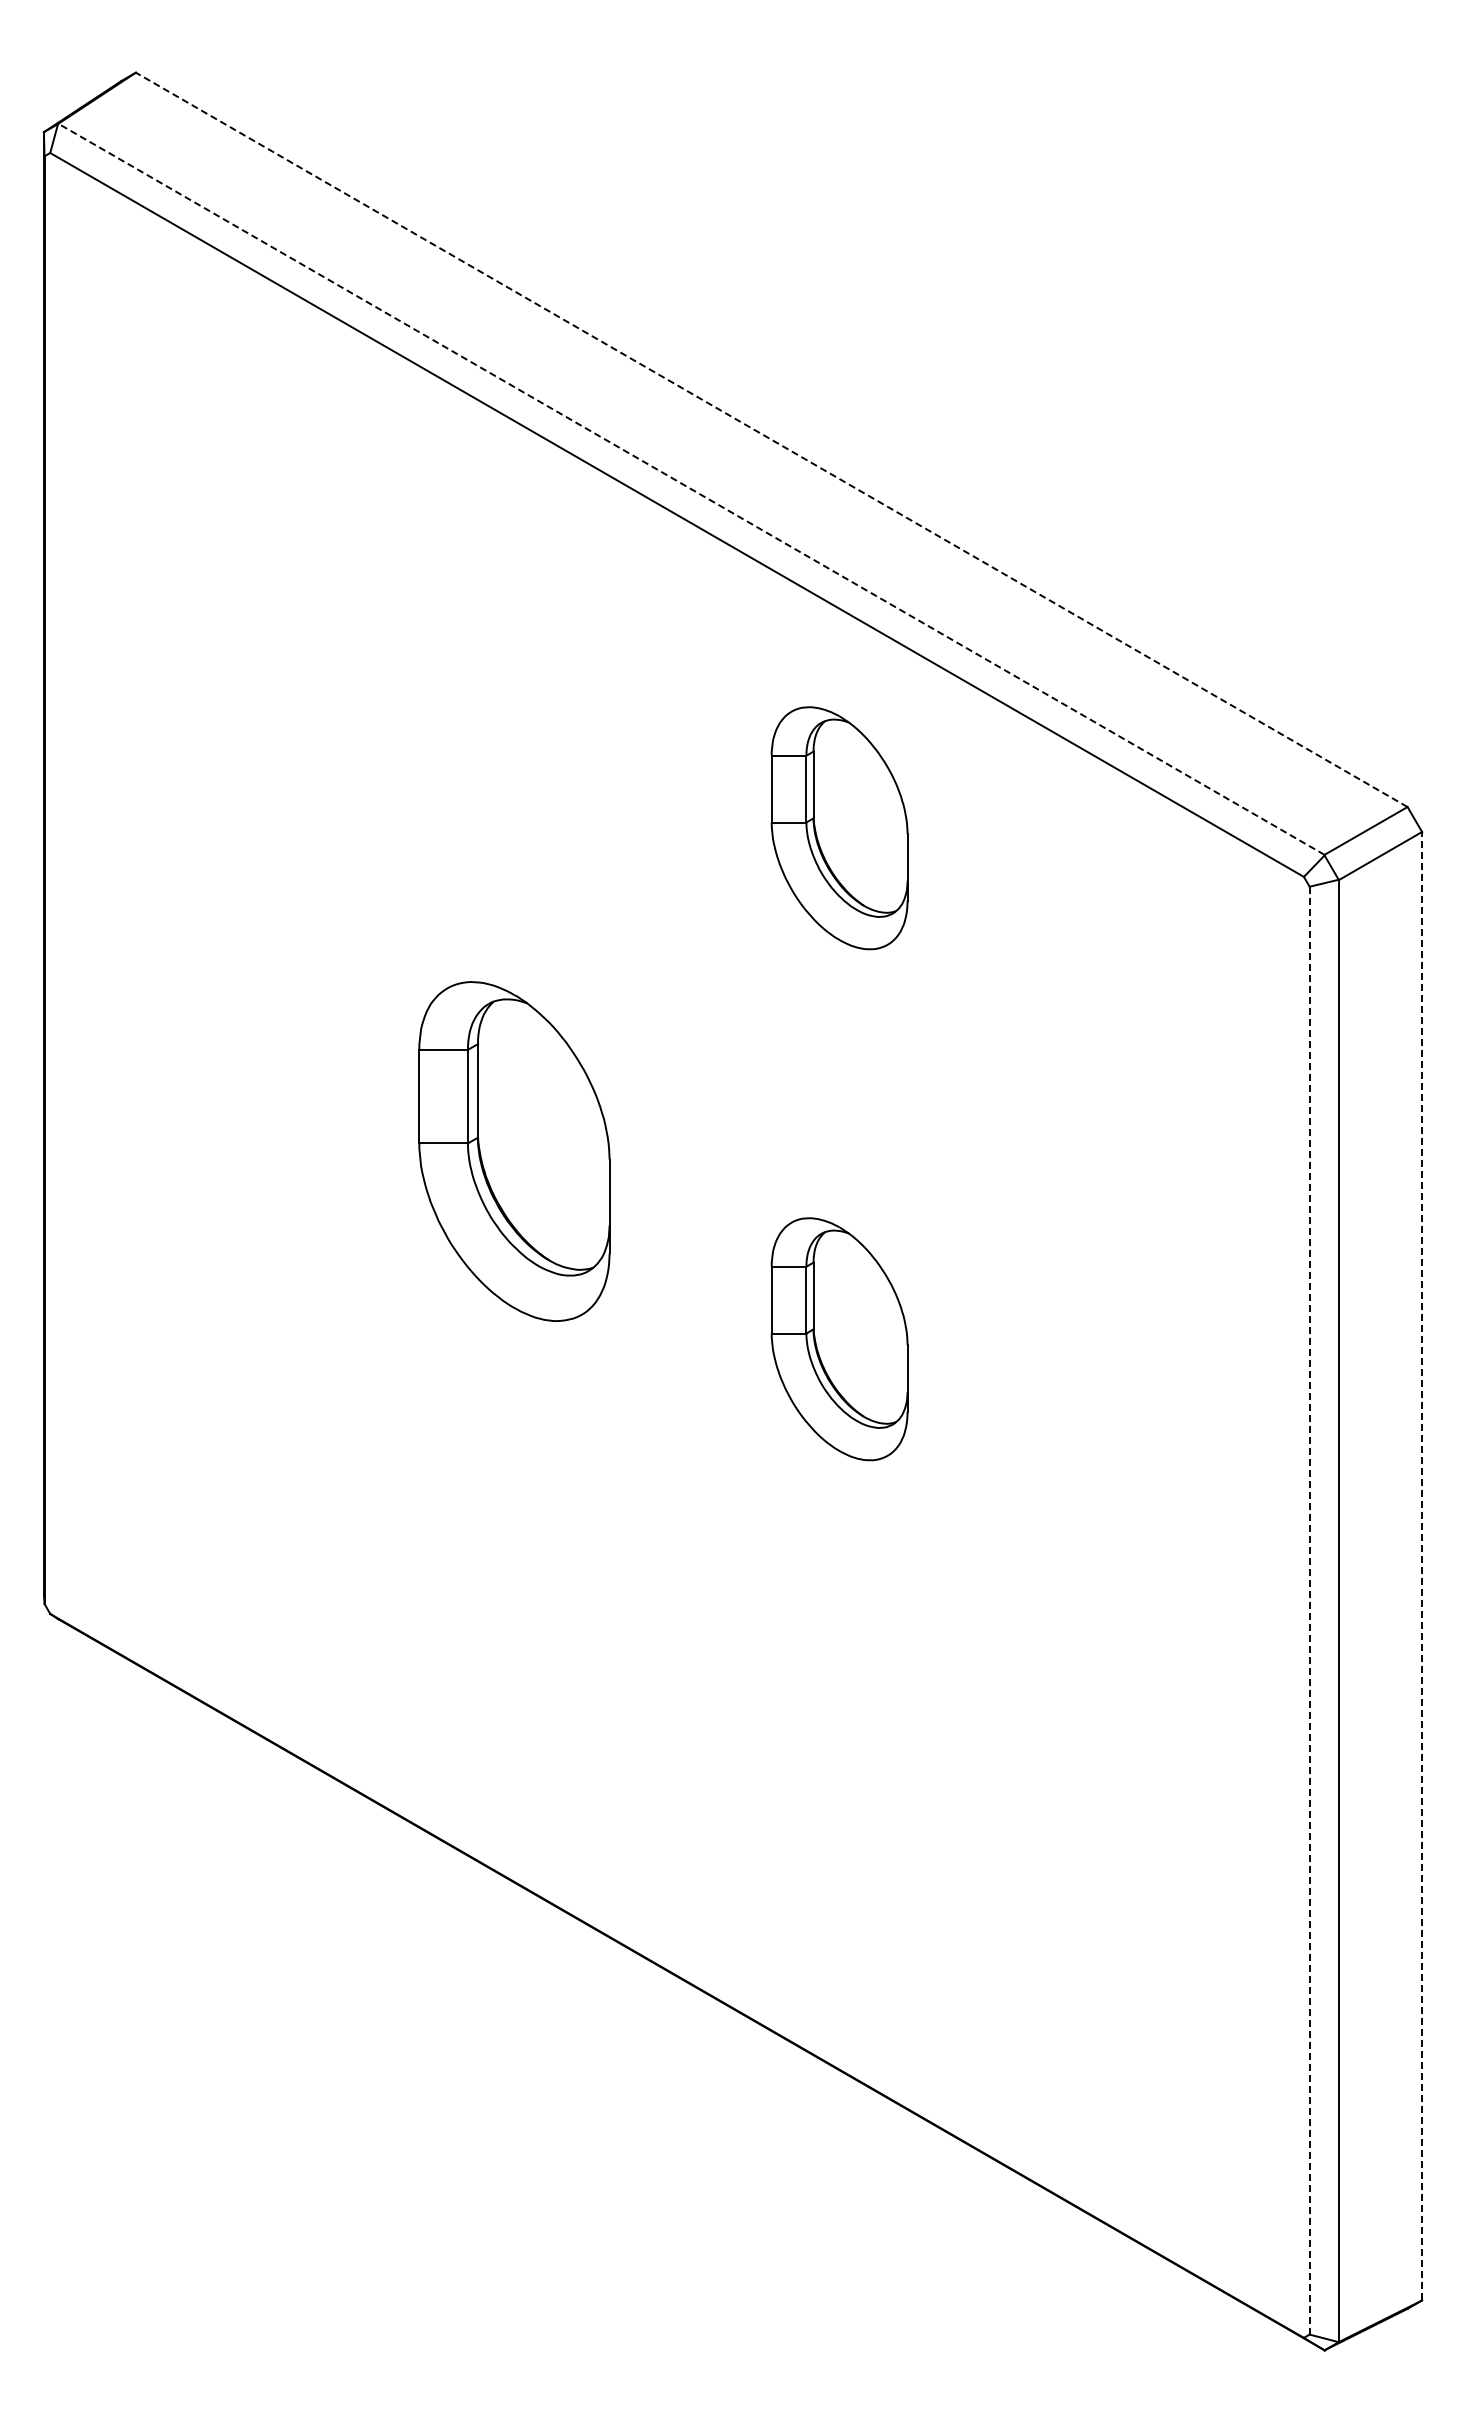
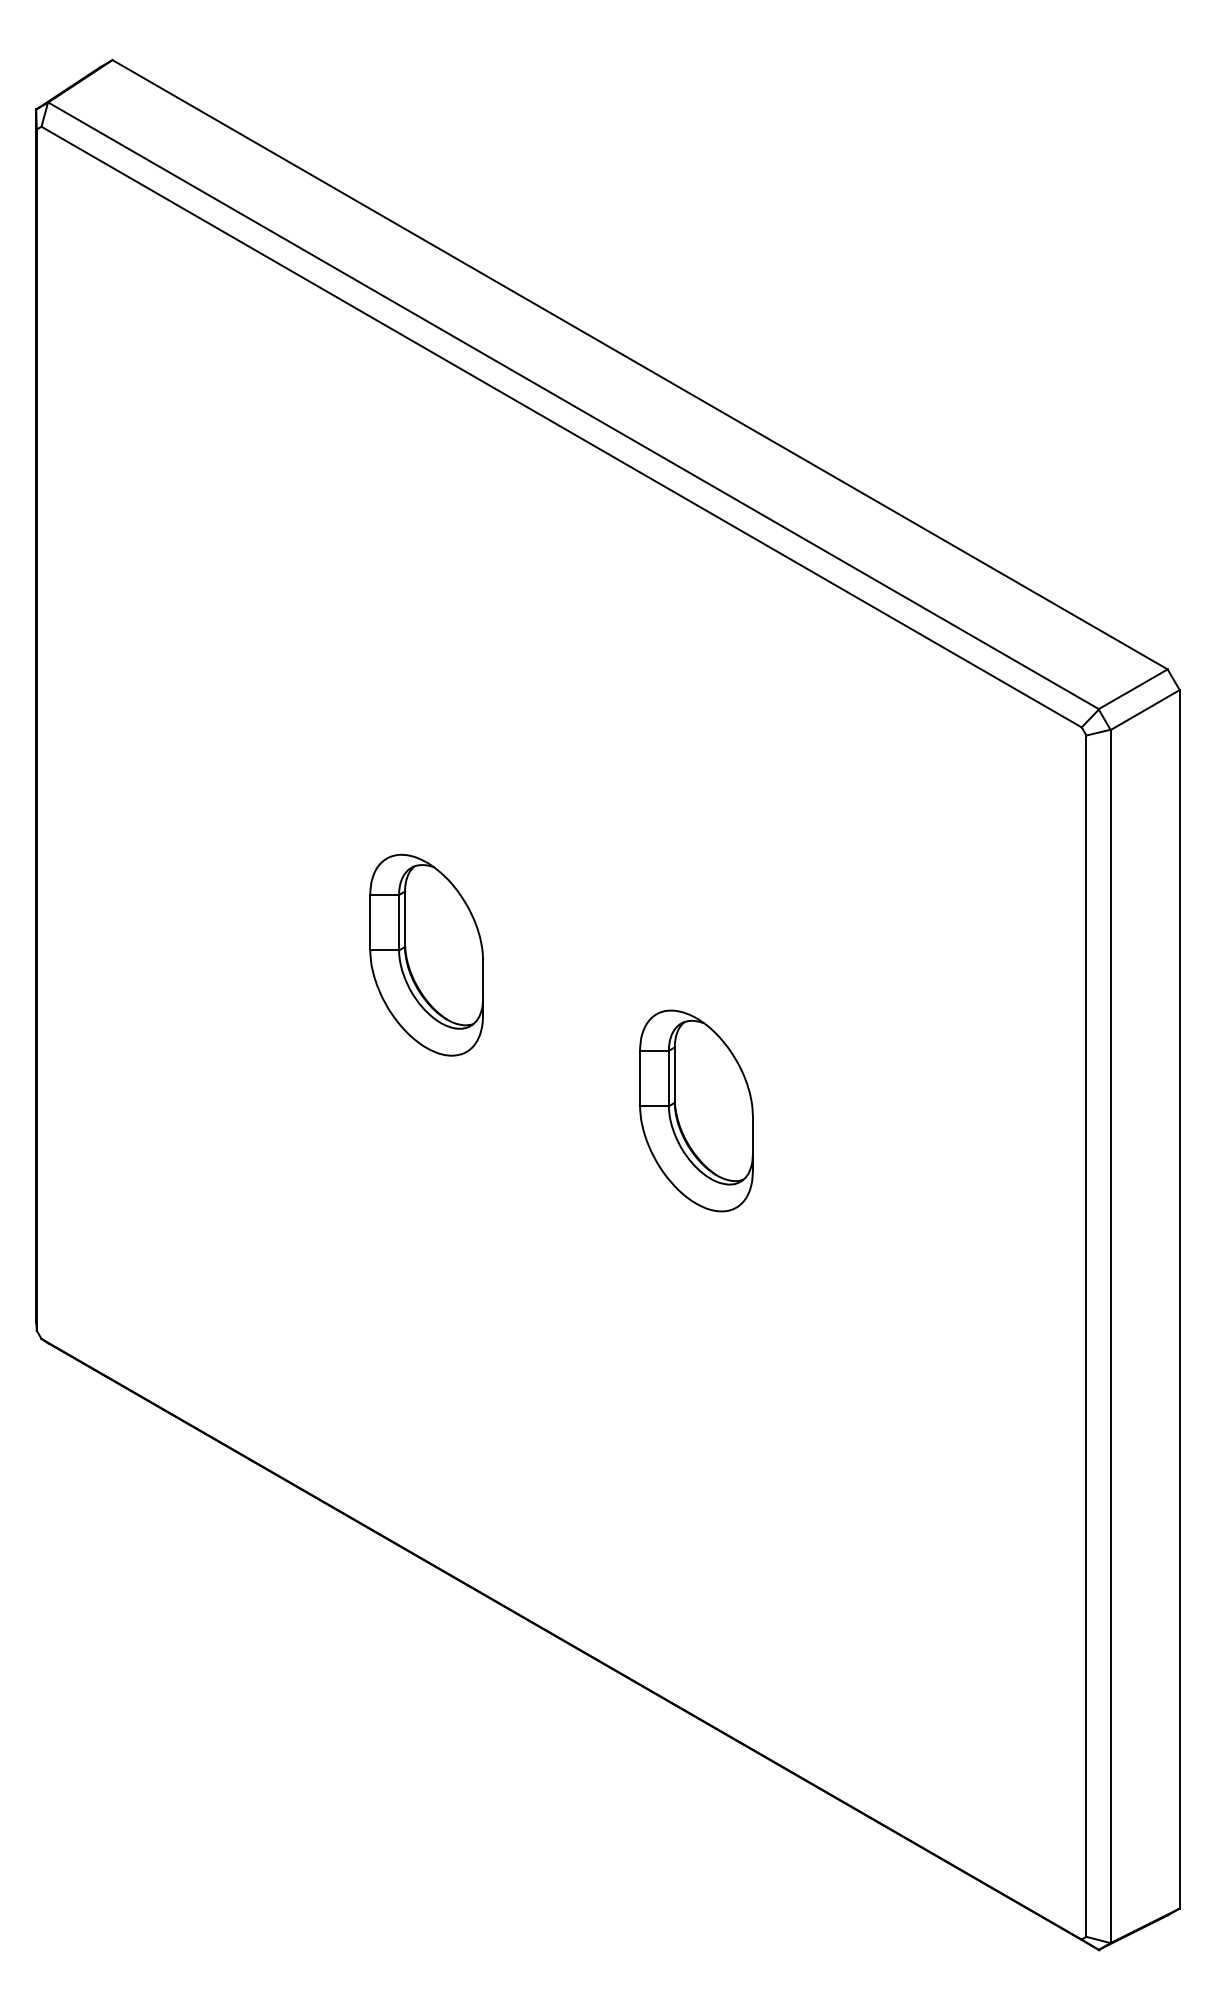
line: (771, 439) -> (639, 364), dashed -> solid
line: (691, 489) -> (573, 405), dashed -> solid
part: (839, 828) -> (696, 687), removed
part: (514, 1151) -> (426, 955), size x0.71
line: (1422, 1565) -> (1180, 1298), dashed -> solid
line: (1309, 1610) -> (1086, 1336), dashed -> solid

